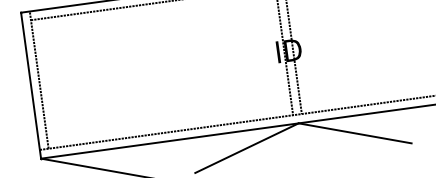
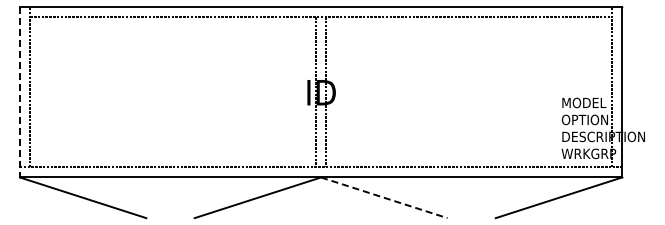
line: (30, 86) -> (19, 92), solid -> dashed
line: (355, 133) -> (384, 197), solid -> dashed

